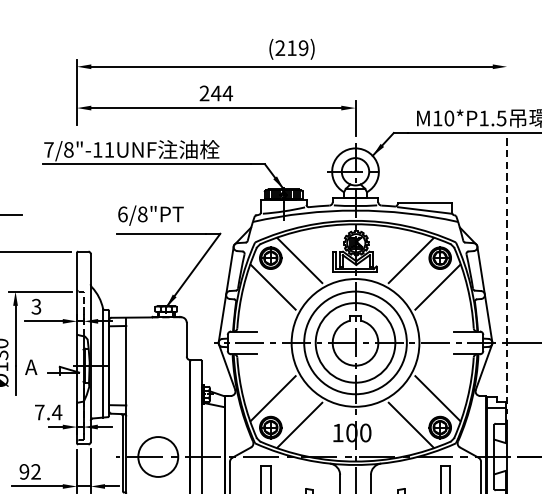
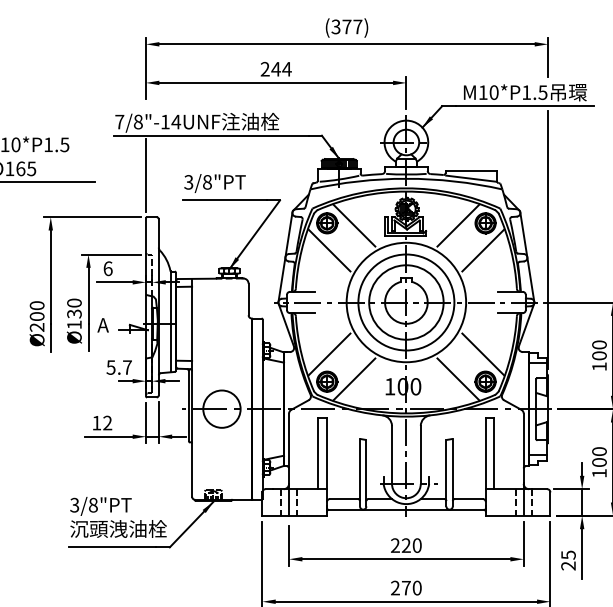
text: (291, 47) -> (346, 26), (219) -> (377)
line: (507, 79) -> (548, 56), added
text: (109, 149) -> (176, 121), 7/8"-11UNF -> 7/8"-14UNF
line: (77, 207) -> (146, 175), added
text: (122, 214) -> (188, 182), 6/8"PT -> 3/8"PT
line: (507, 276) -> (548, 240), dashed -> solid
text: (35, 306) -> (107, 268), 3 -> 6
text: (48, 412) -> (119, 367), 7.4 -> 5.7
text: (24, 471) -> (96, 422), 92 -> 12

